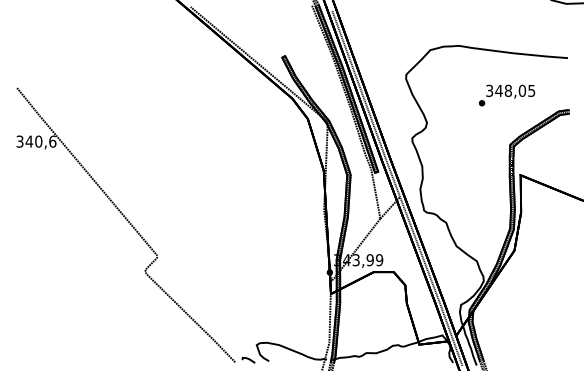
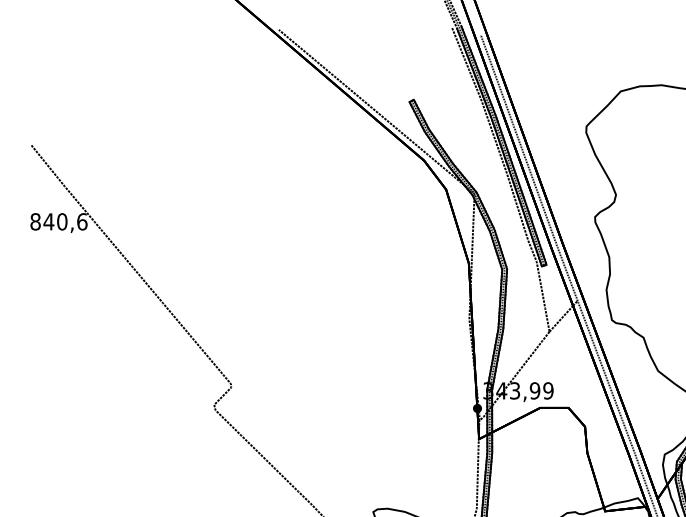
text: (19, 141) -> (34, 221), 340,6 -> 840,6

